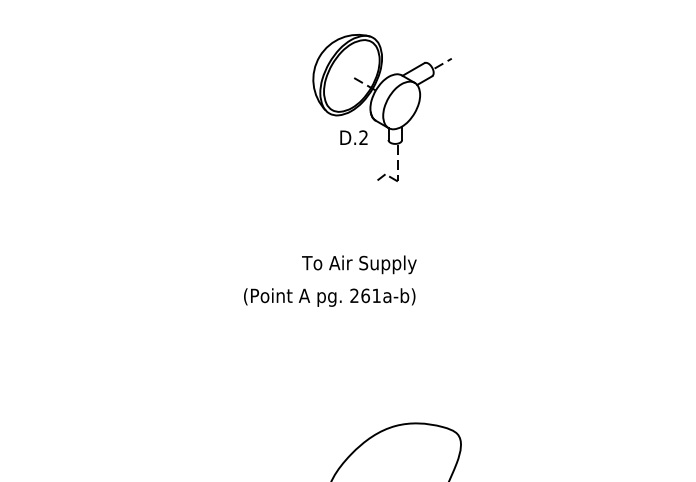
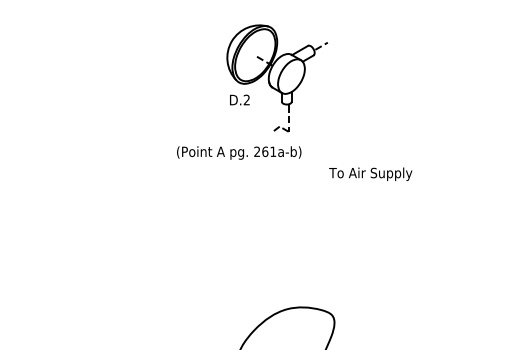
text: (353, 136) -> (239, 99), moved
text: (359, 263) -> (370, 173), moved
text: (330, 296) -> (239, 152), moved

